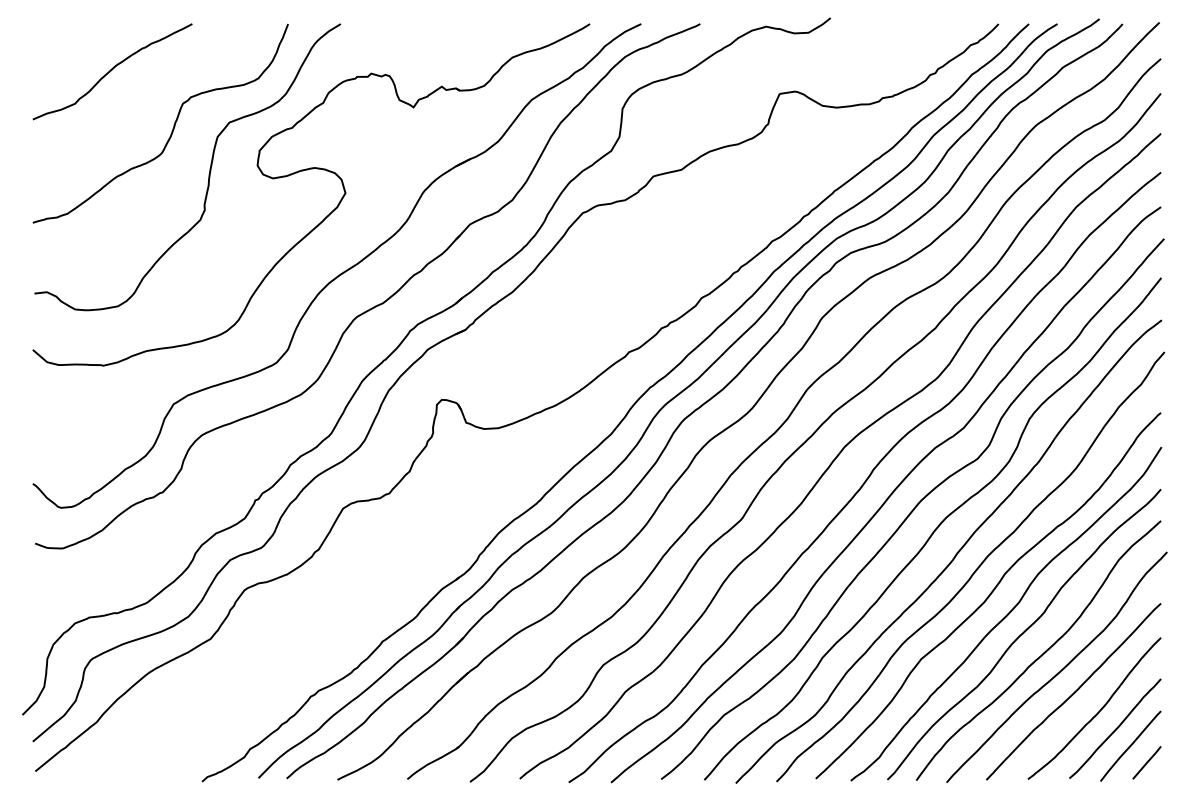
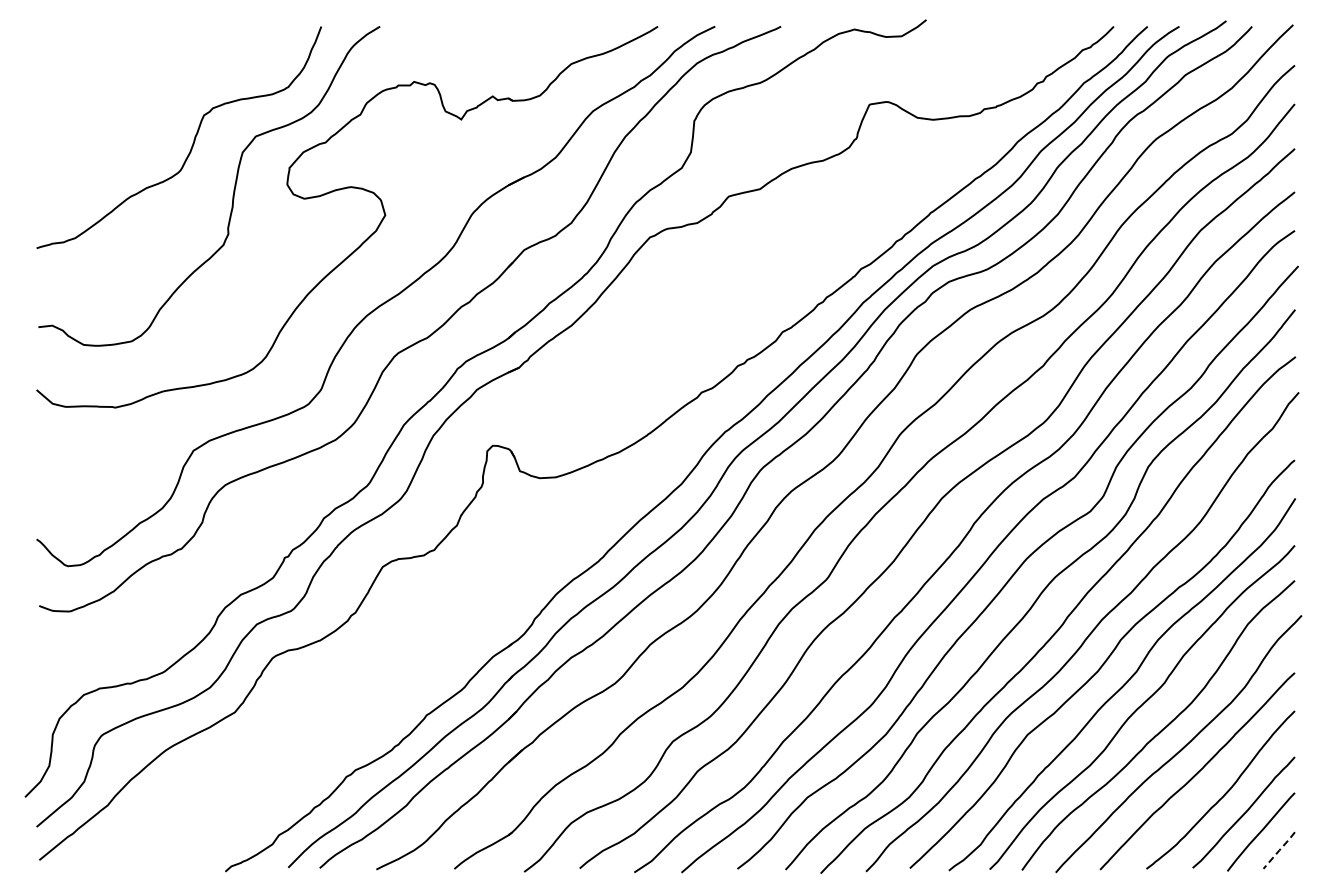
curve: (111, 70) -> (124, 78), removed
line: (1147, 762) -> (1279, 850), solid -> dashed

